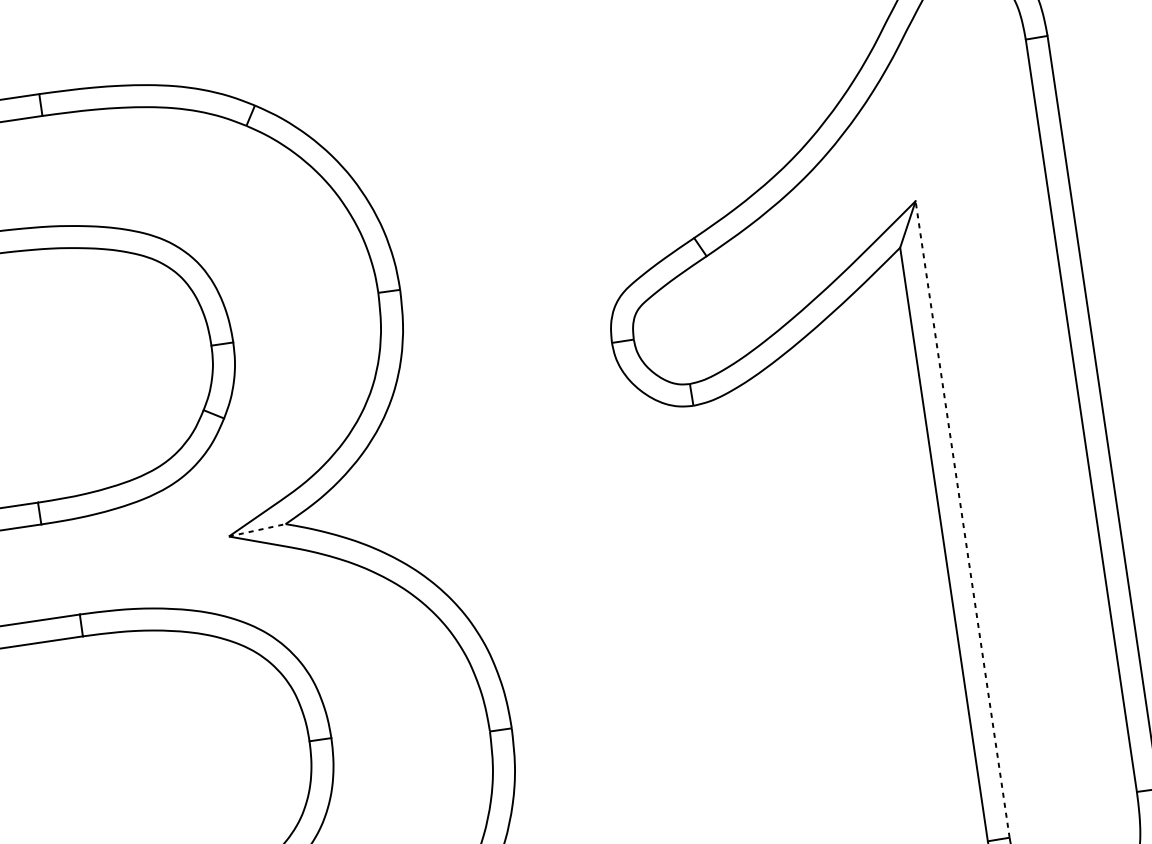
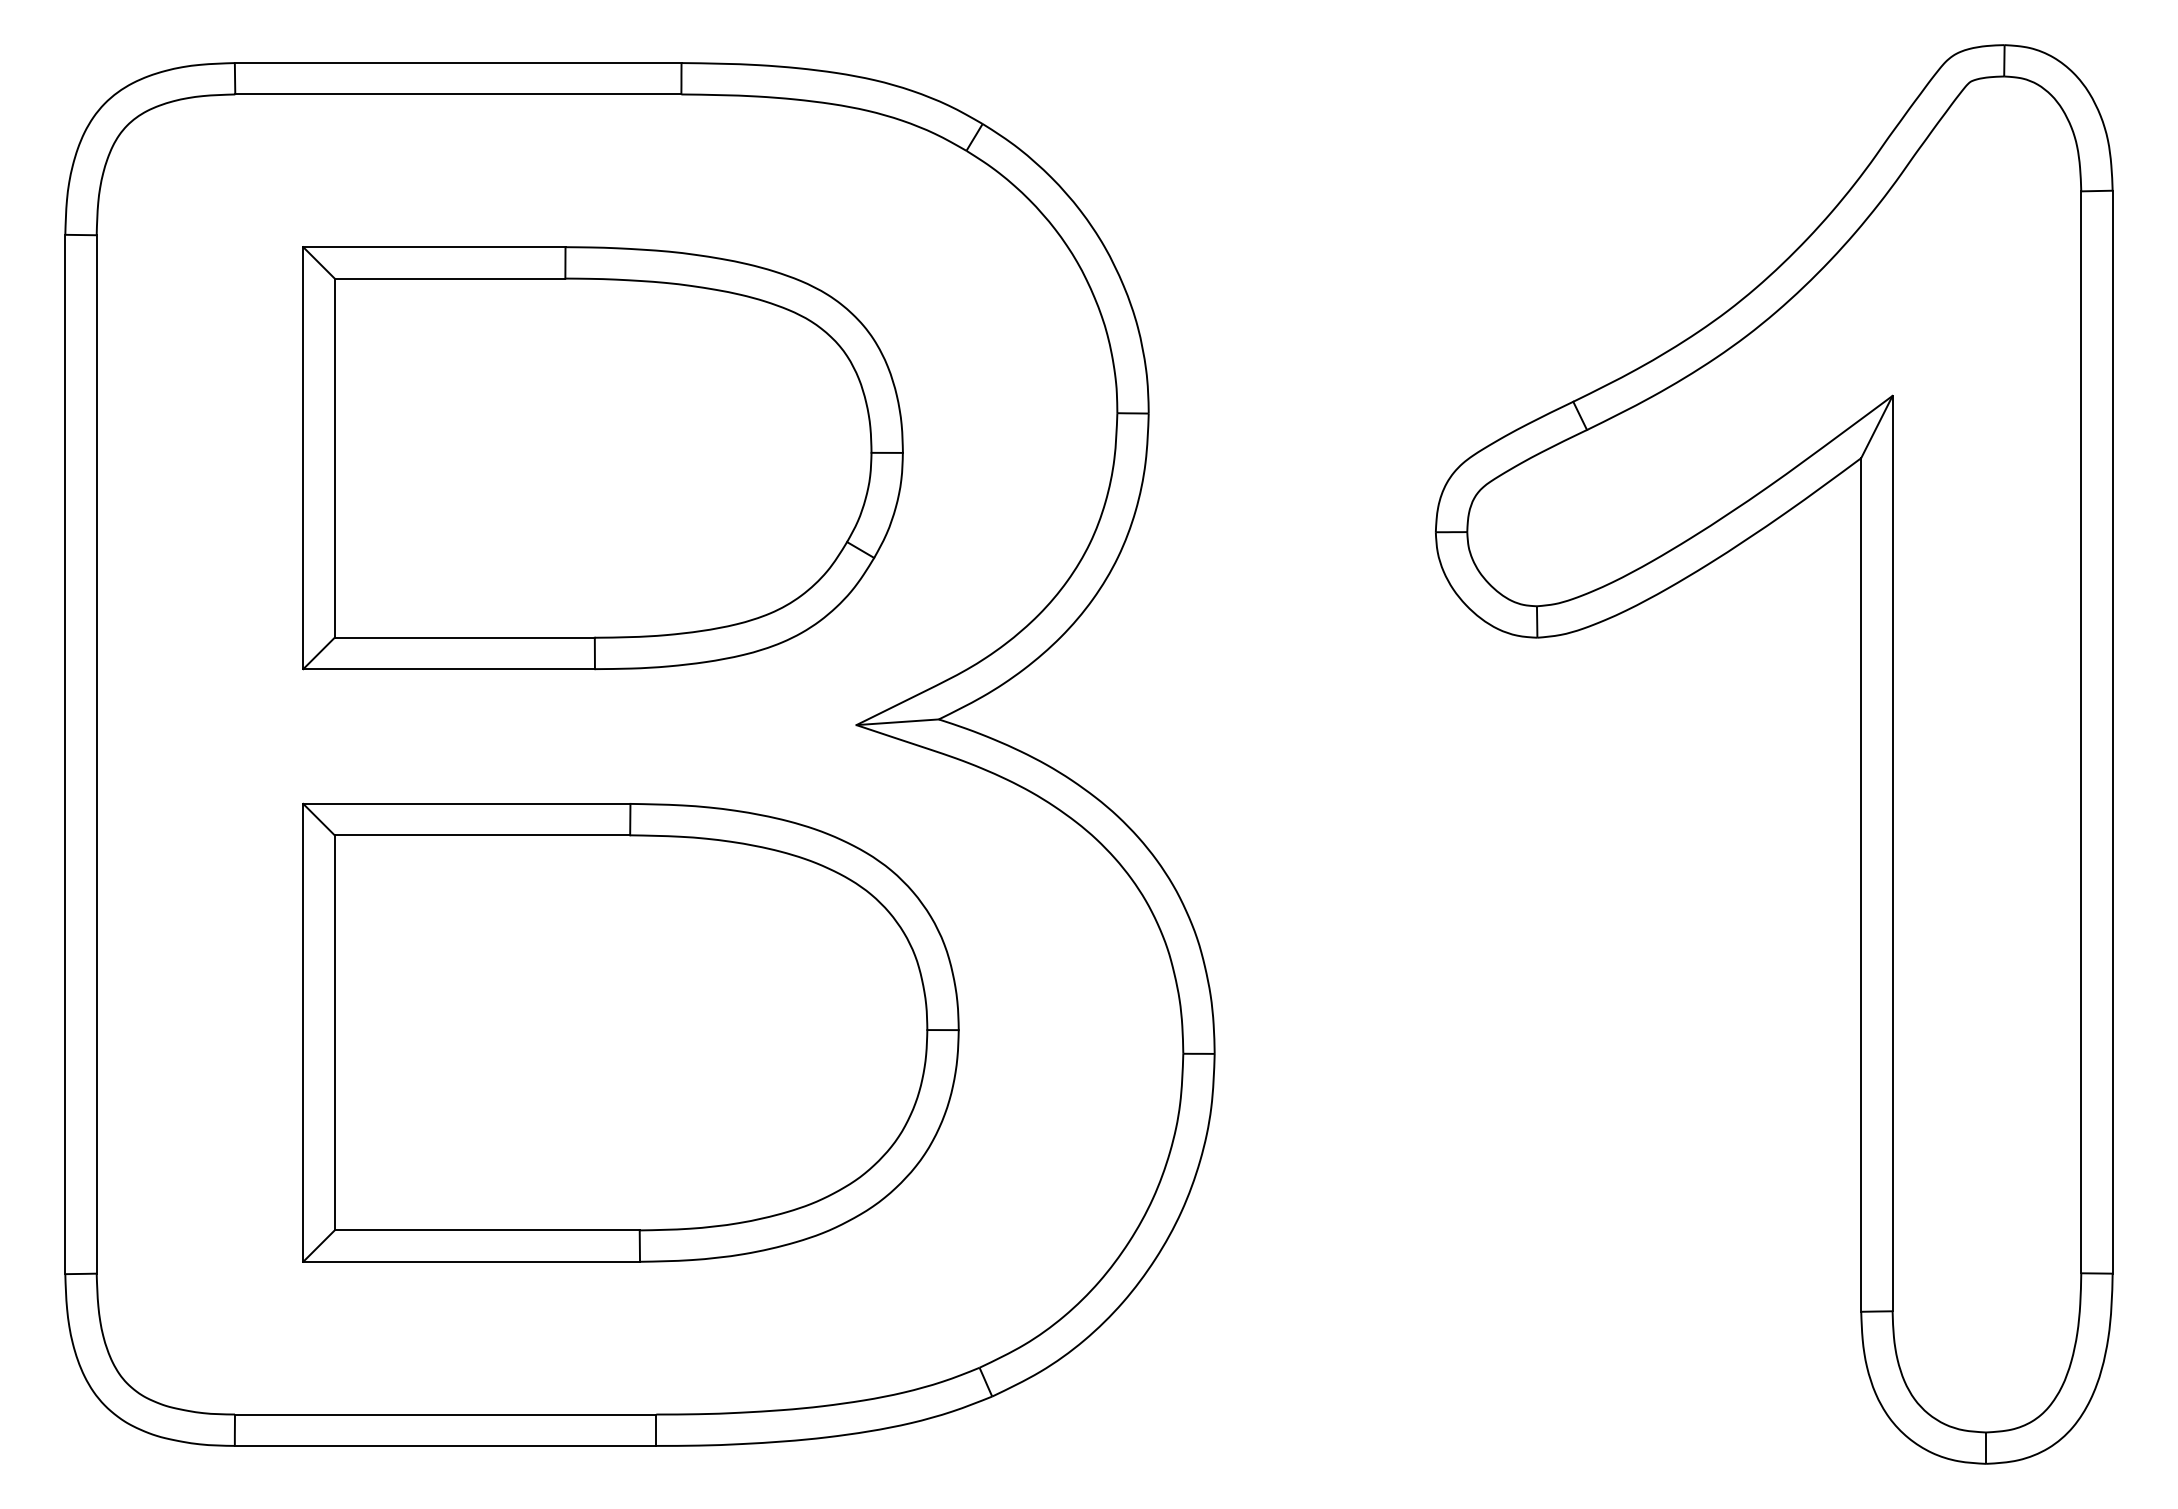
line: (962, 519) -> (1892, 853), dashed -> solid
line: (257, 530) -> (898, 722), dashed -> solid

